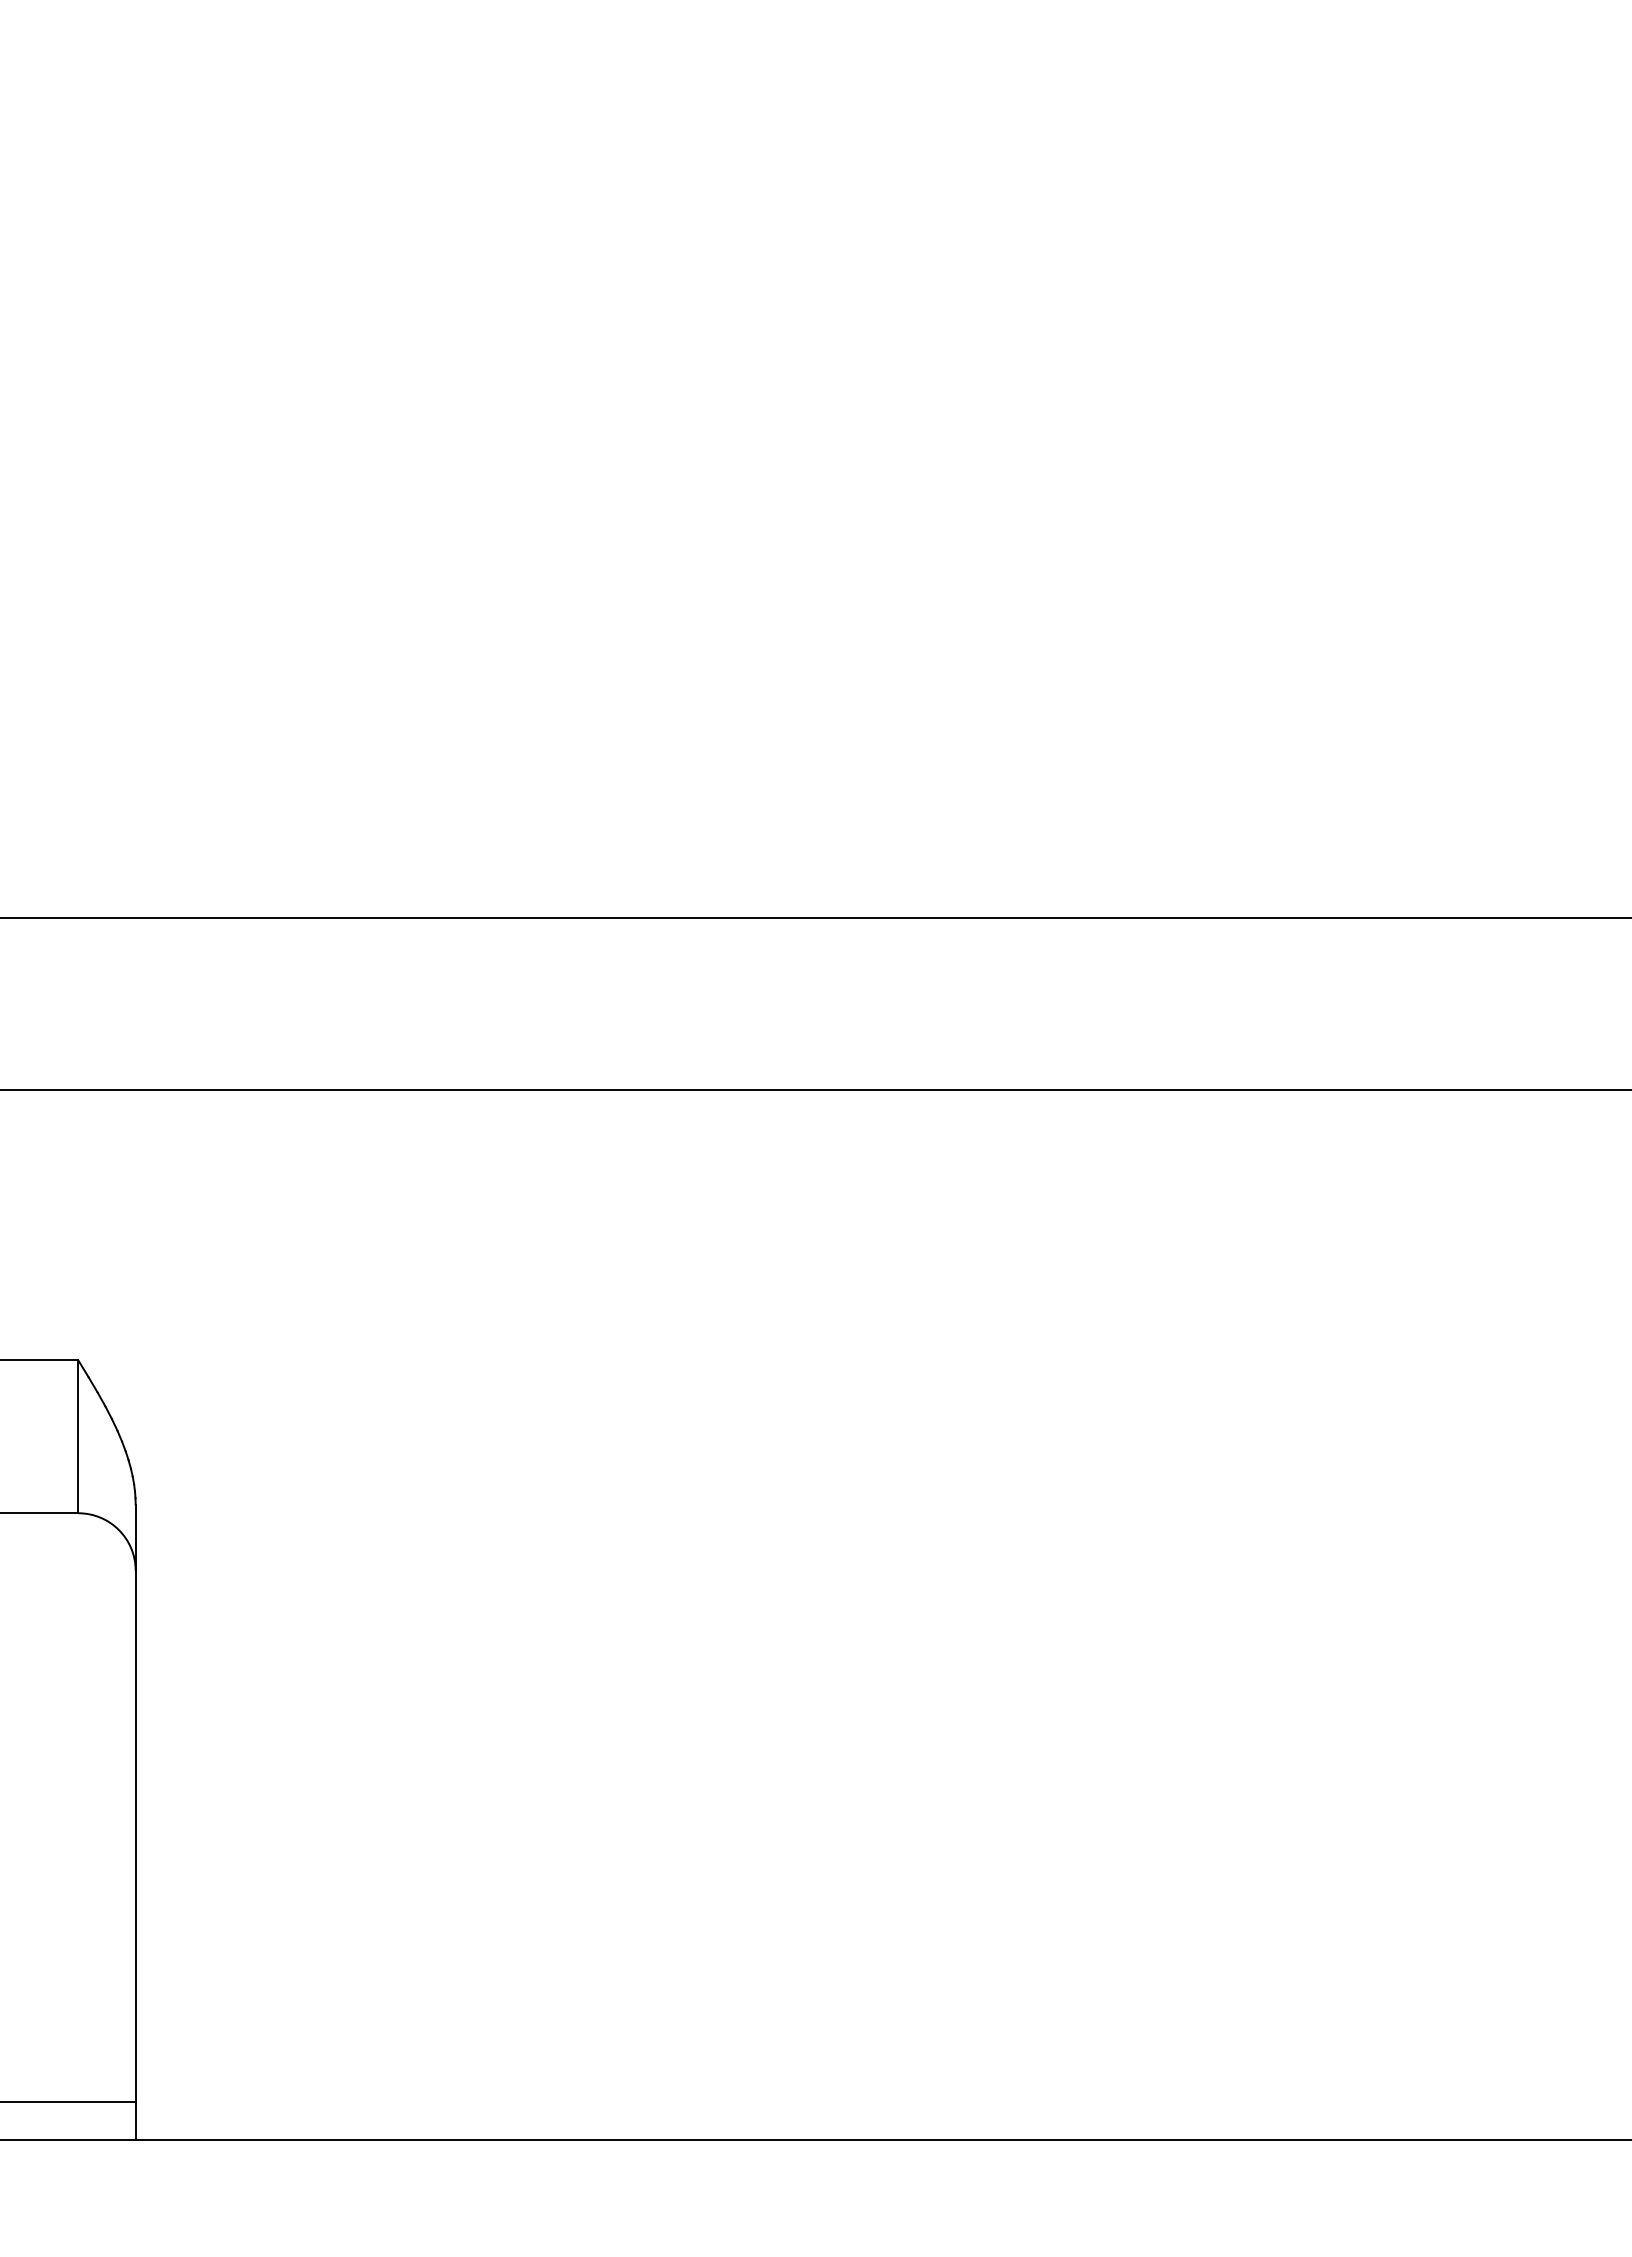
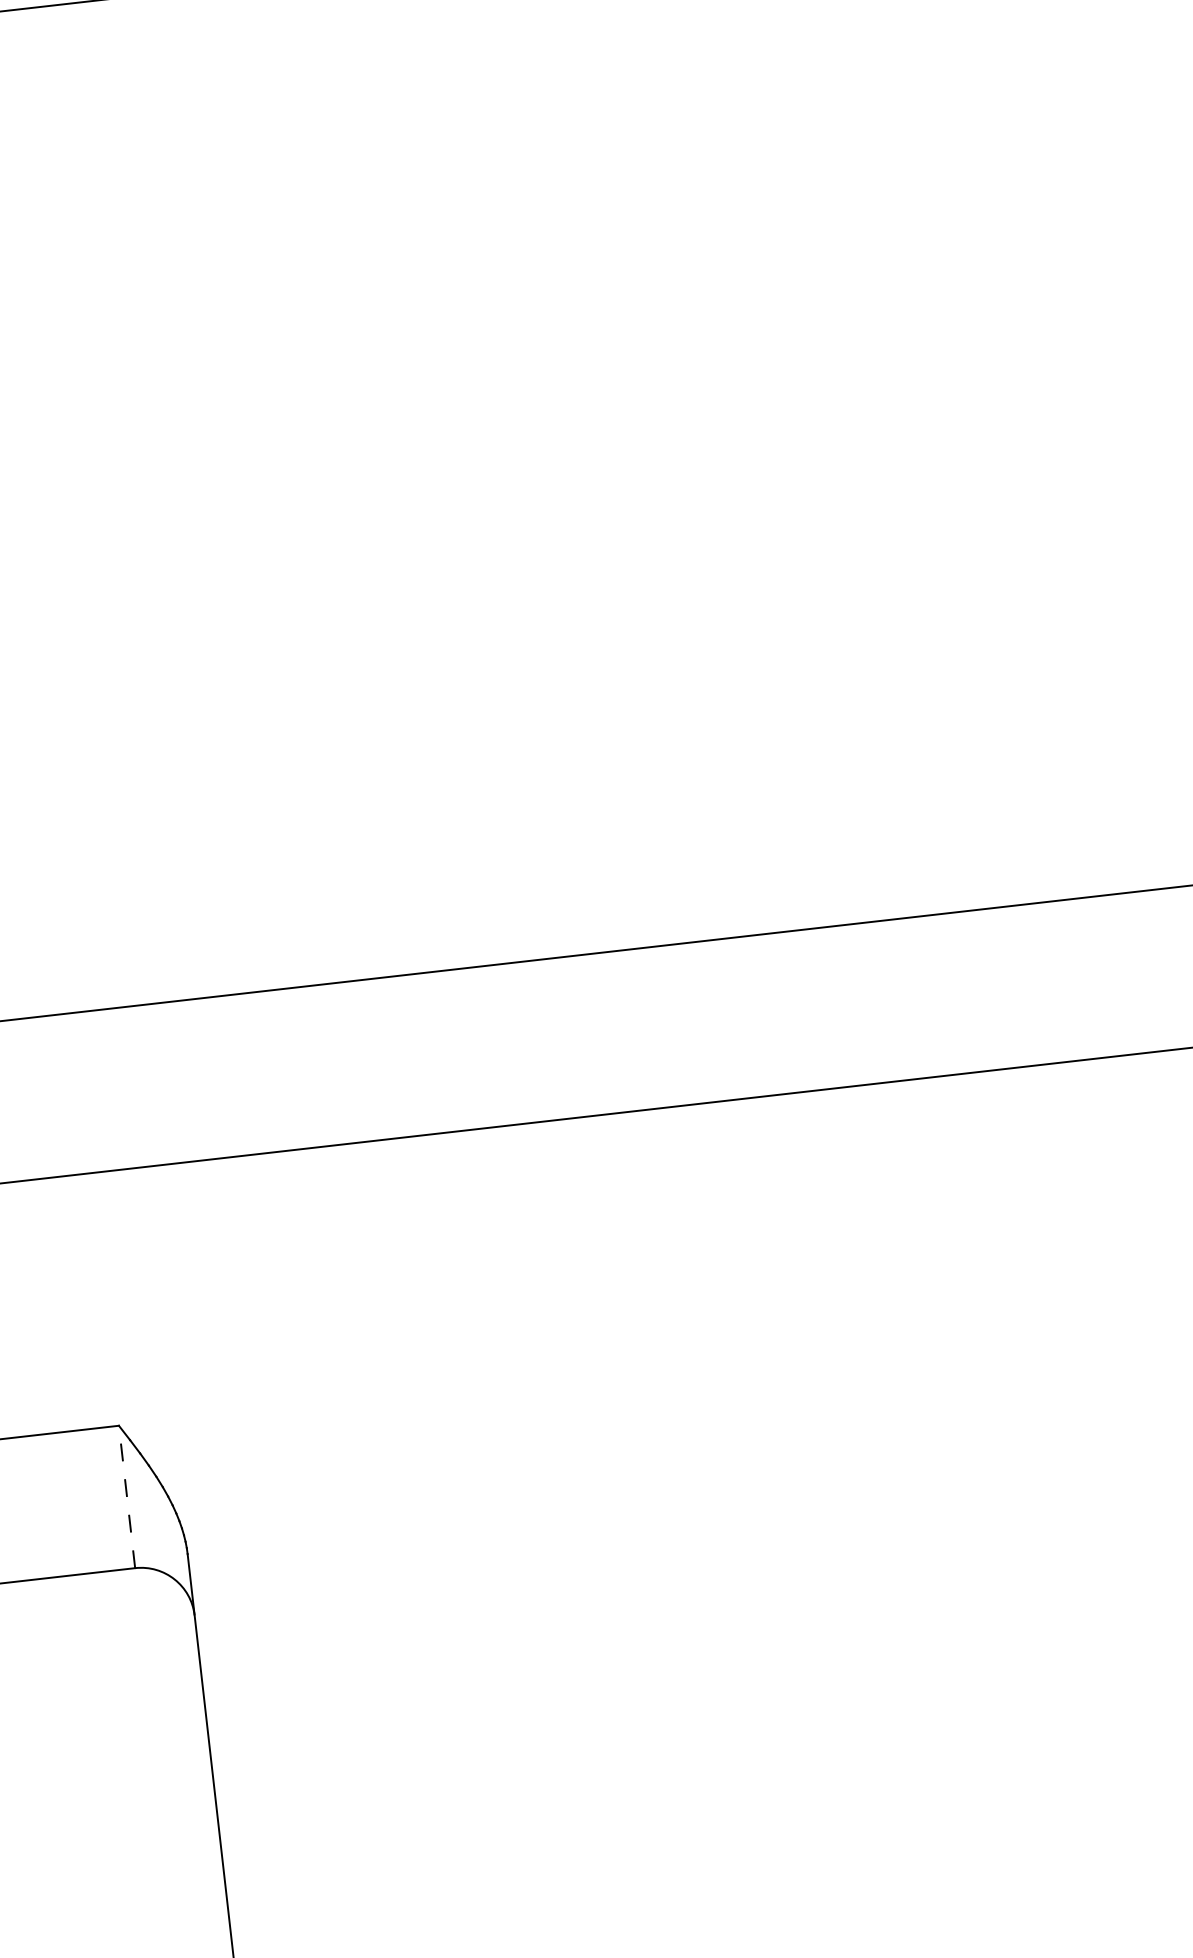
line: (78, 1436) -> (127, 1496), solid -> dashed

